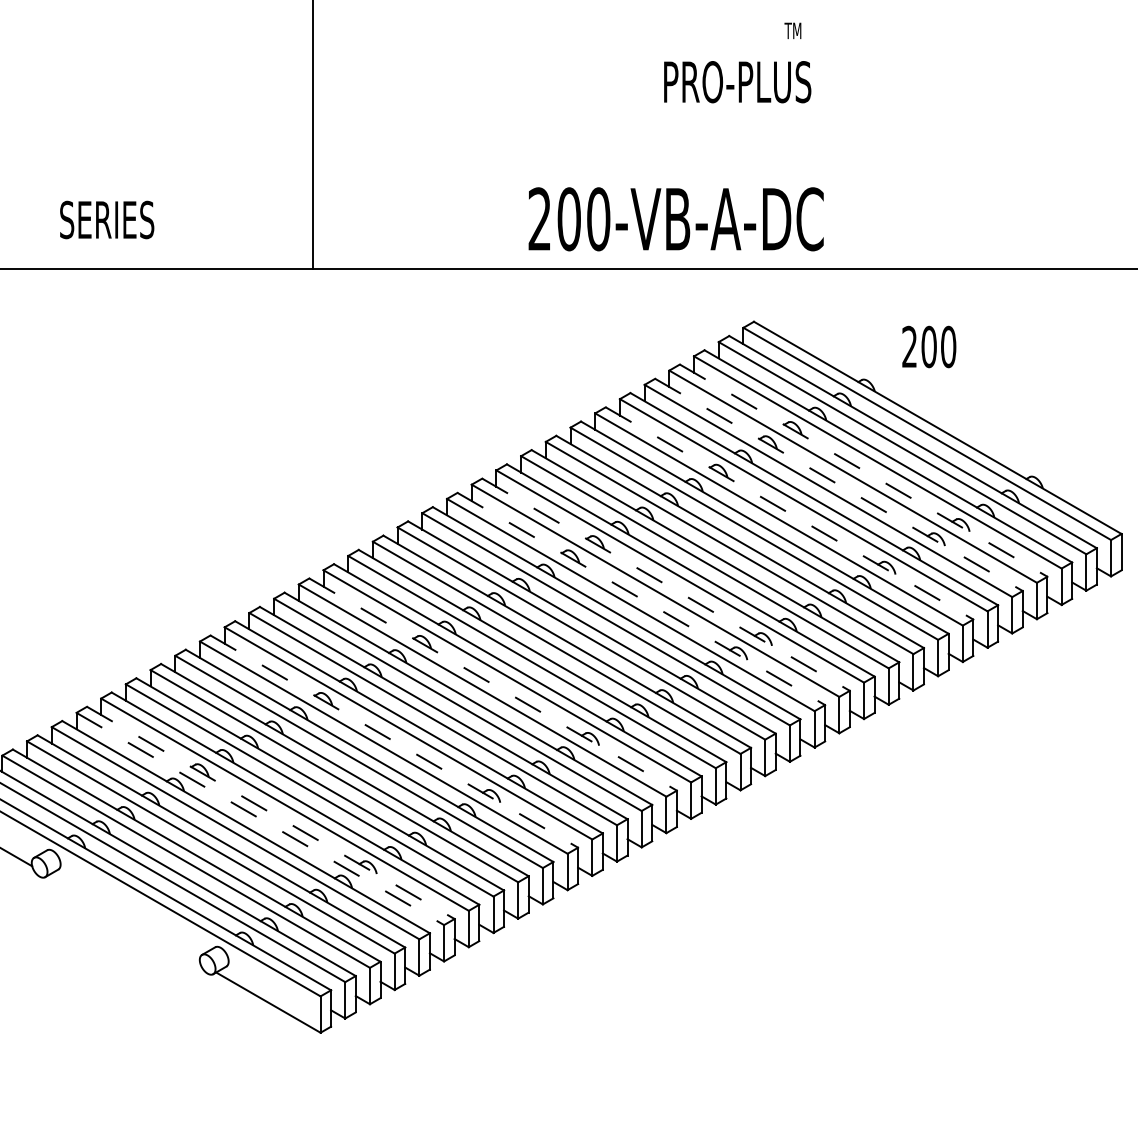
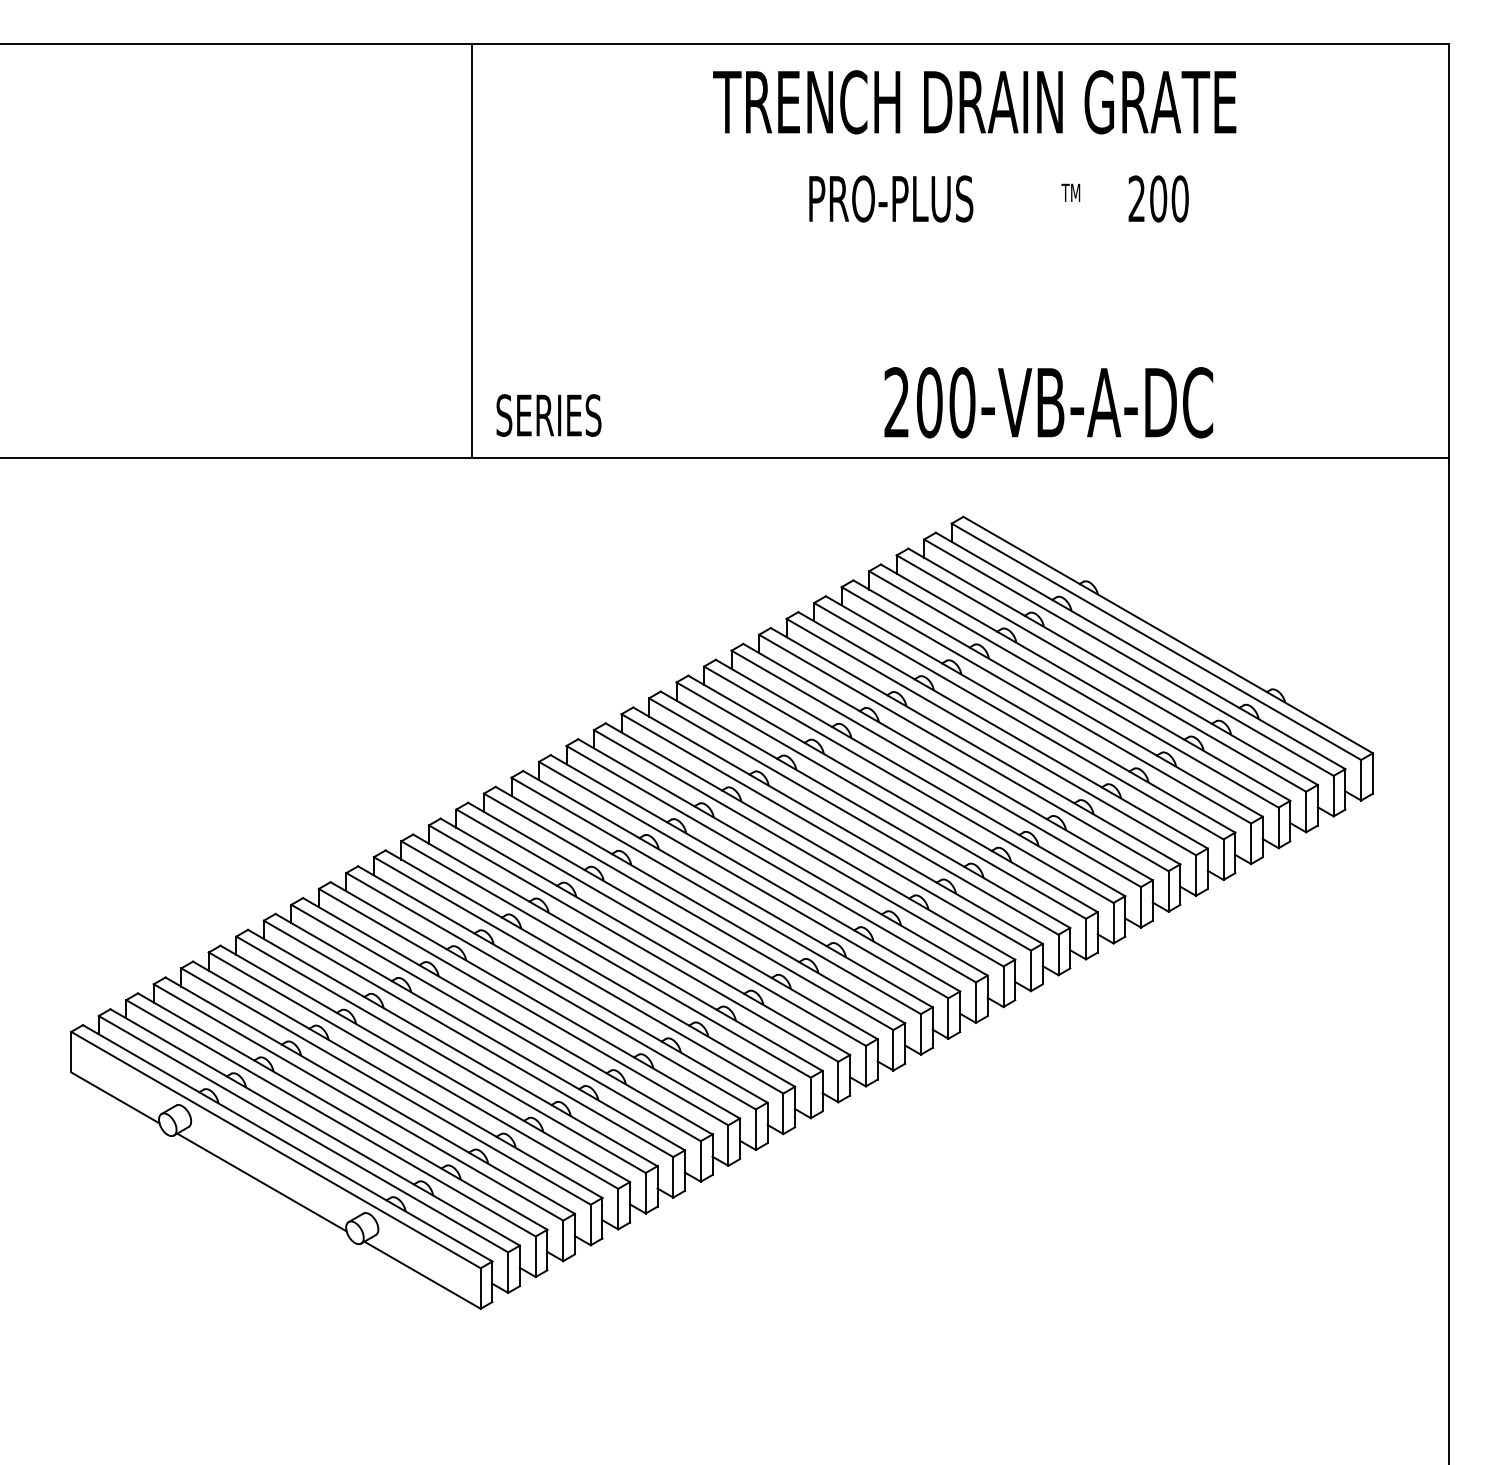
text: (792, 30) -> (1070, 192), moved
text: (737, 81) -> (891, 198), moved
text: (106, 219) -> (548, 415), moved
text: (675, 219) -> (1048, 402), moved
text: (929, 346) -> (1158, 198), moved
line: (864, 470) -> (1086, 682), dashed -> solid
line: (839, 484) -> (1058, 698), dashed -> solid
line: (789, 513) -> (1003, 730), dashed -> solid
line: (666, 585) -> (865, 810), dashed -> solid
line: (641, 598) -> (838, 825), dashed -> solid
line: (493, 685) -> (673, 921), dashed -> solid
line: (394, 741) -> (563, 984), dashed -> solid
line: (271, 813) -> (425, 1064), dashed -> solid
line: (261, 818) -> (414, 1070), dashed -> solid
line: (123, 919) -> (261, 1182), added

